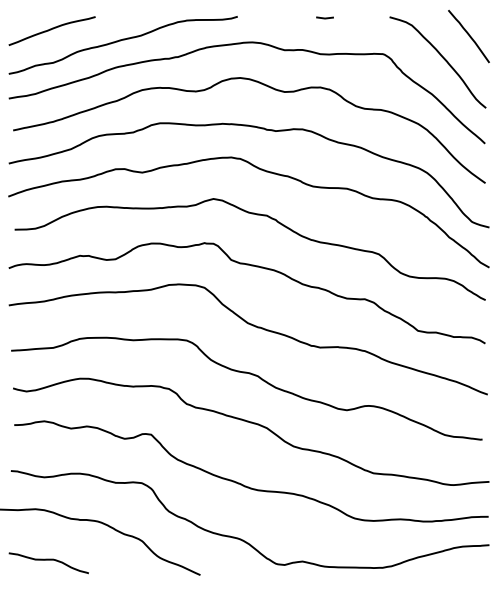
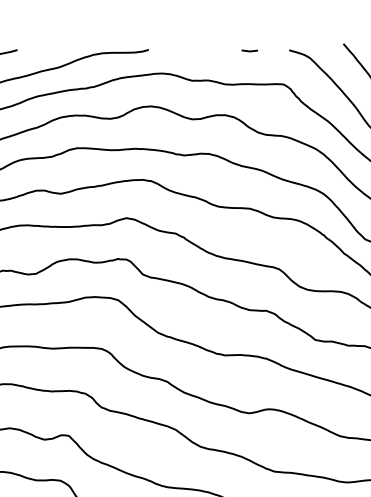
line: (324, 17) -> (249, 50), moved

